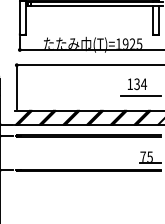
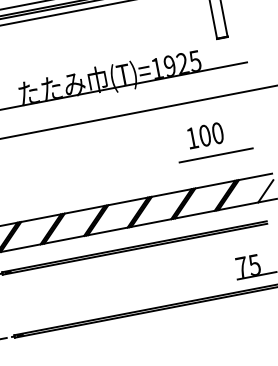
text: (140, 84) -> (211, 135), 134 -> 100

